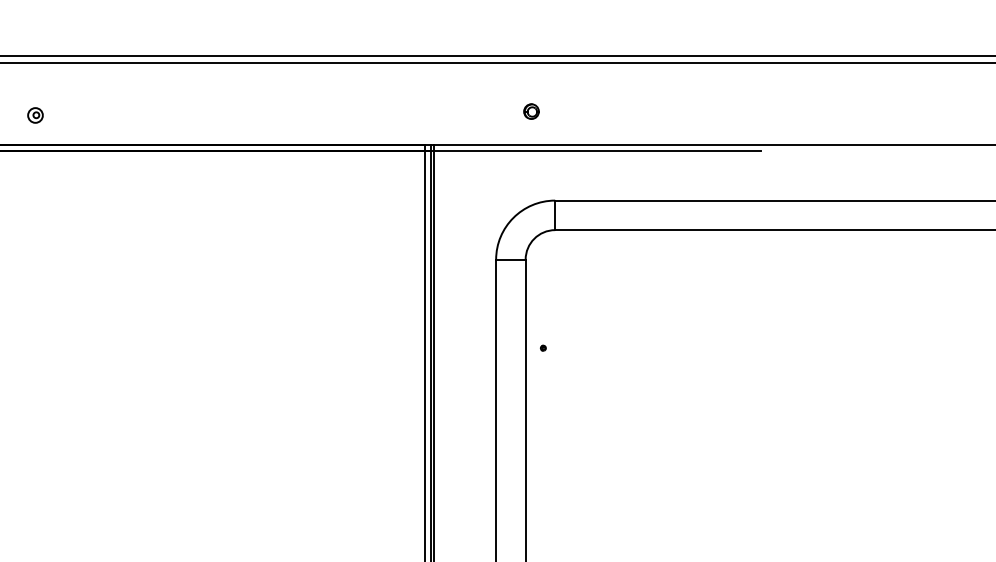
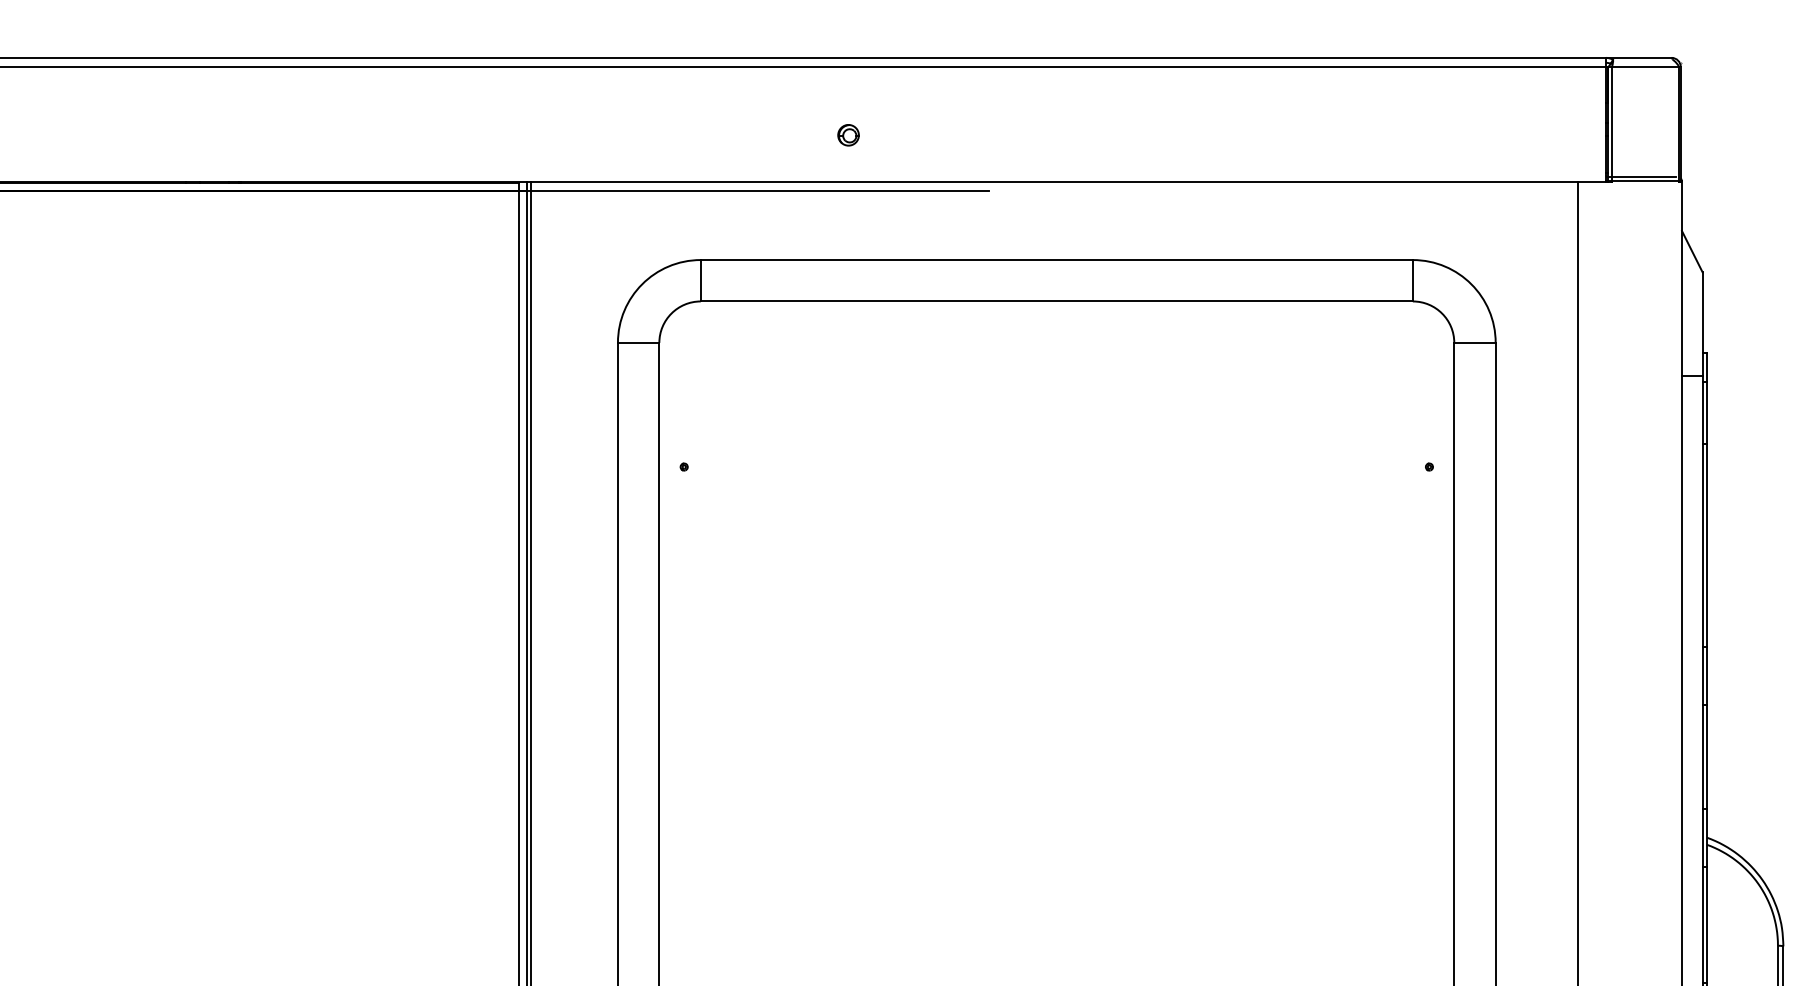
part: (531, 111) -> (848, 135), moved

